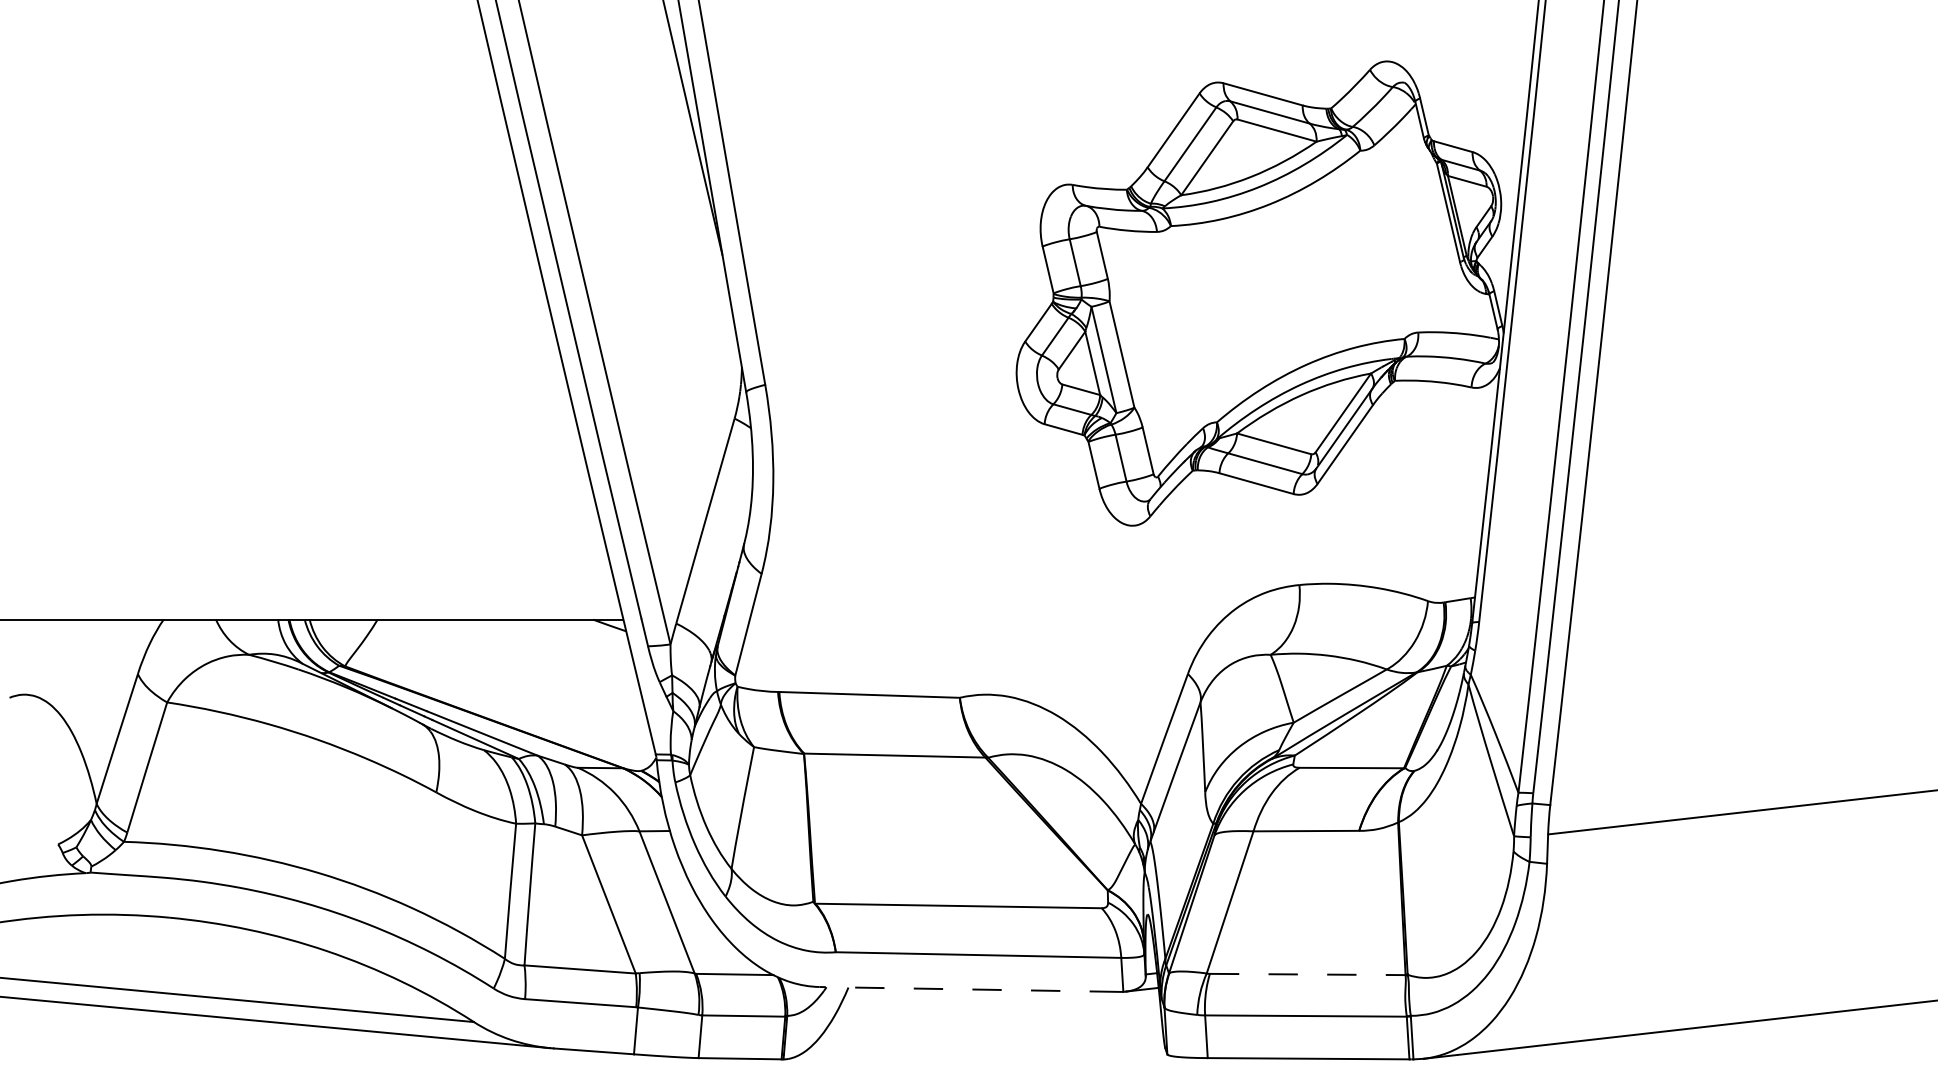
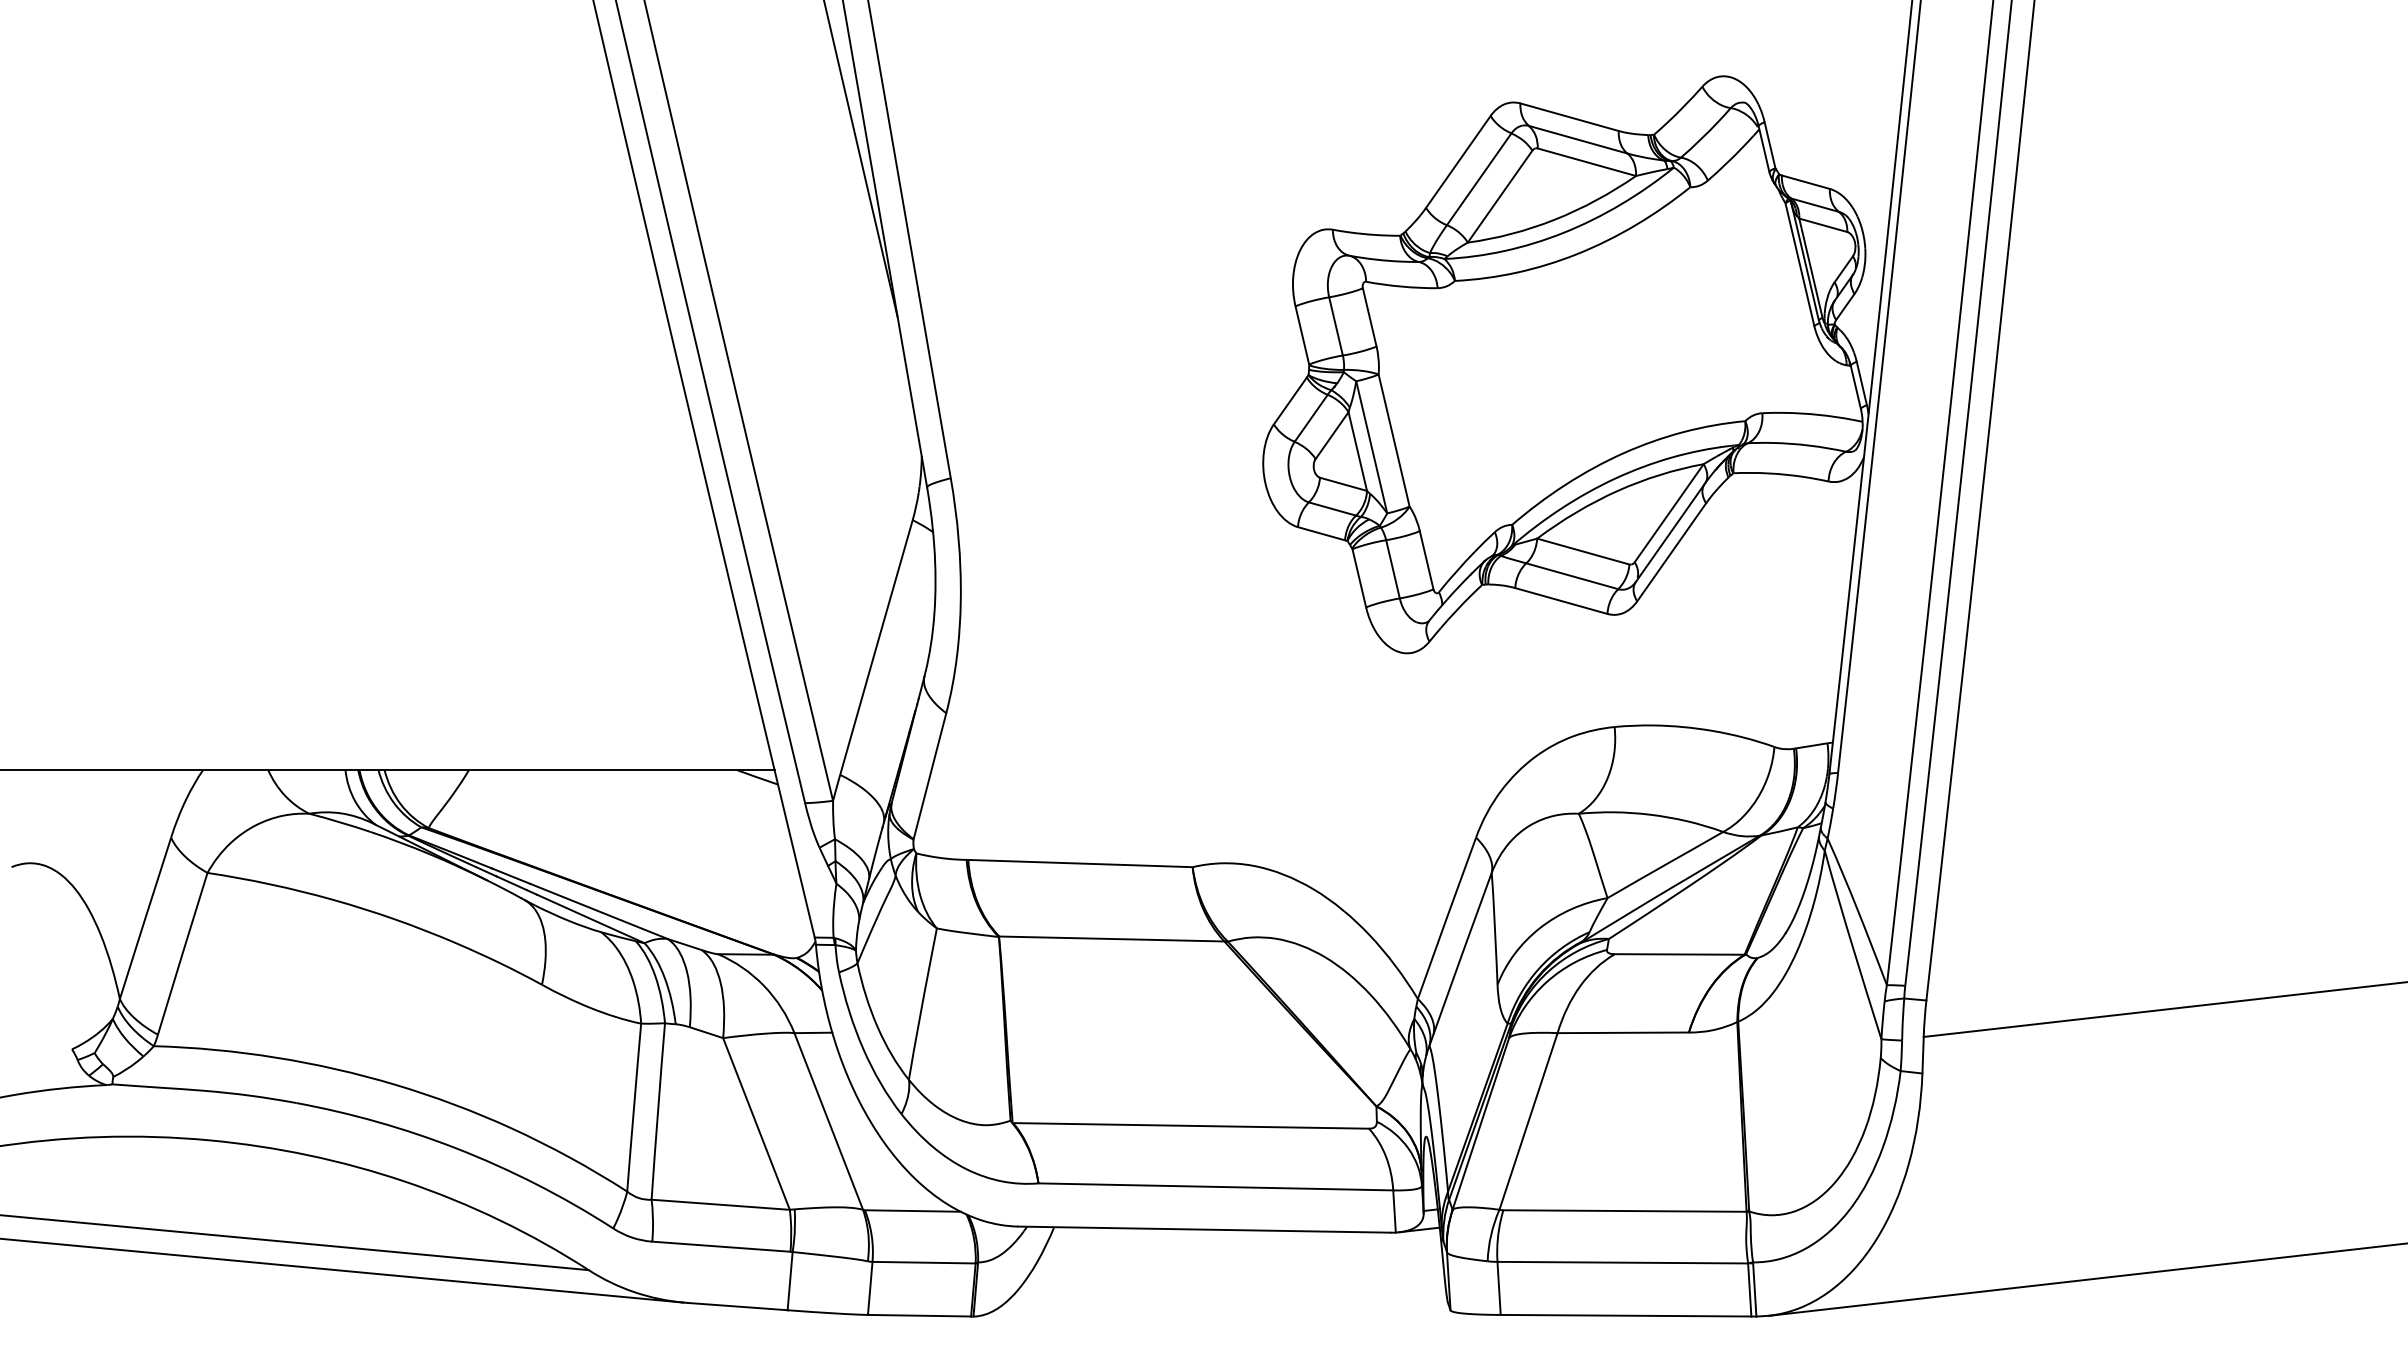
line: (1307, 974) -> (1624, 1211), dashed -> solid
line: (969, 989) -> (1204, 1229), dashed -> solid

